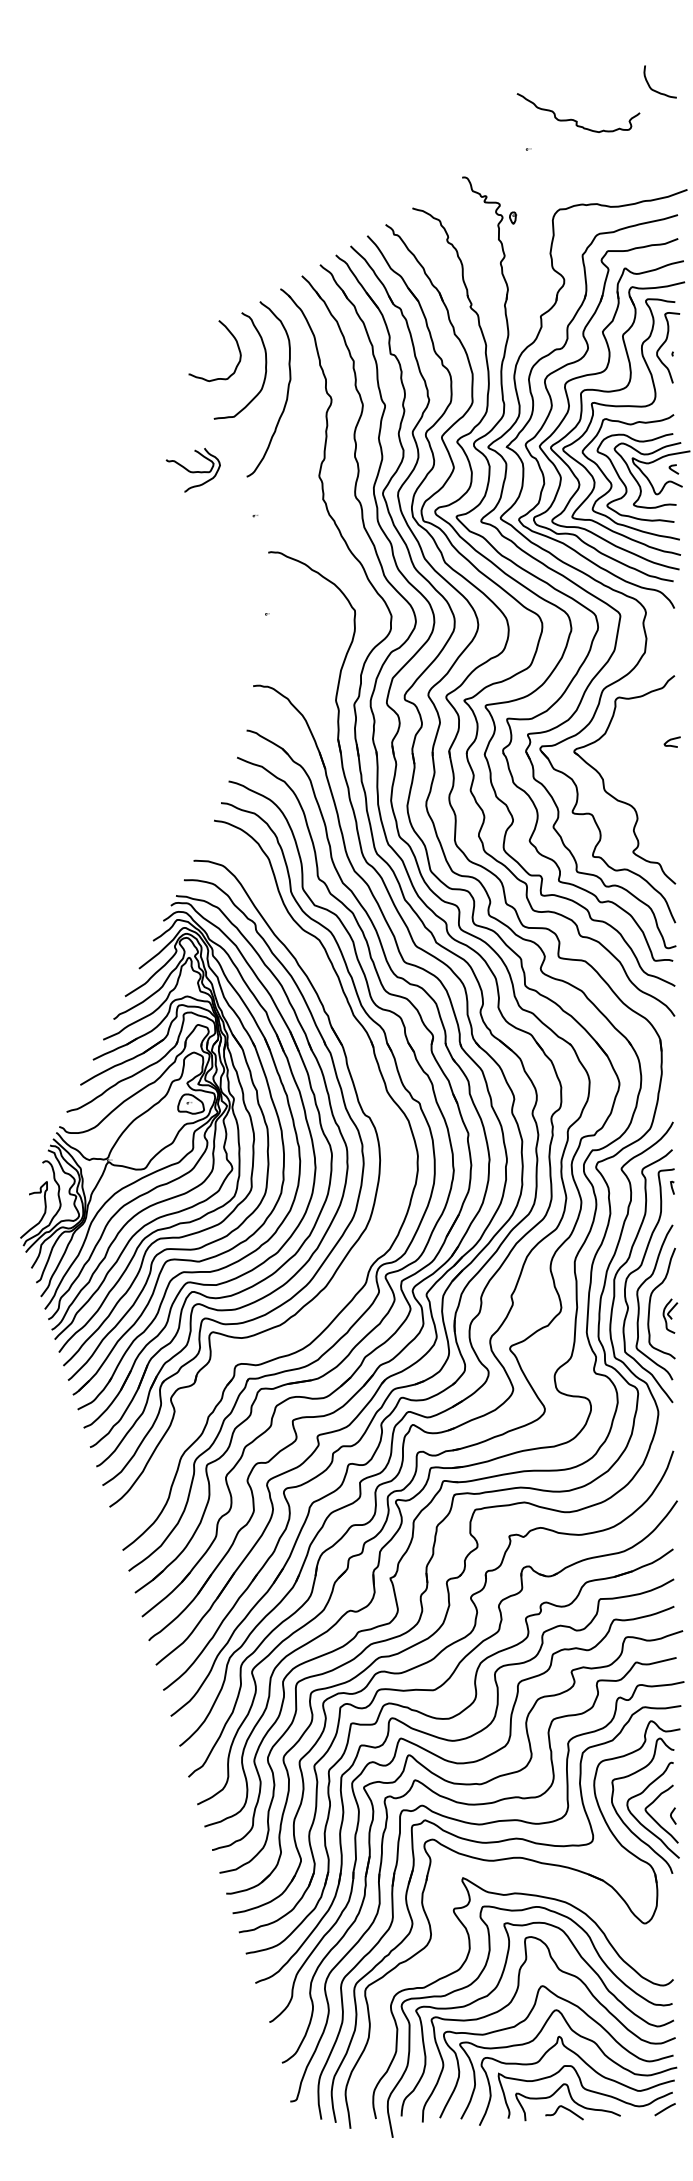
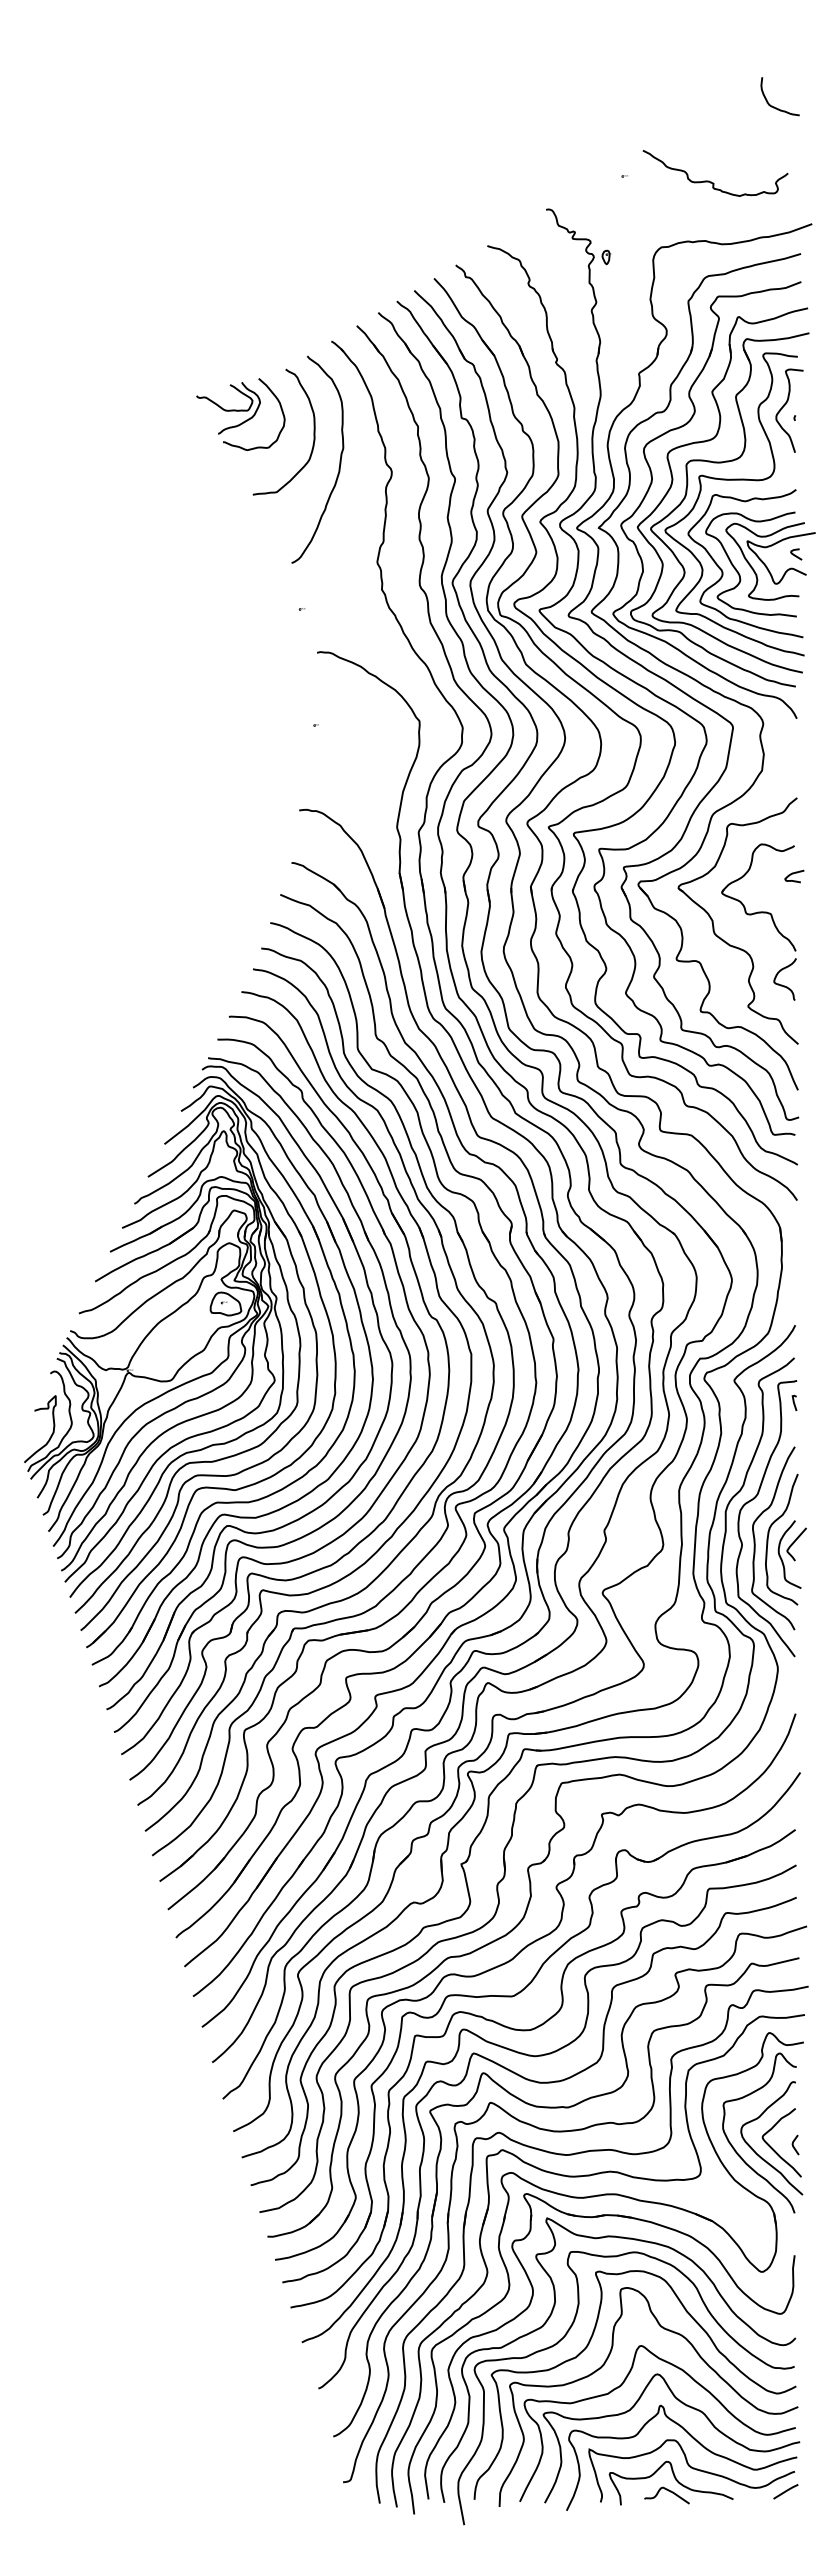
curve: (575, 119) -> (711, 181), moved
part: (193, 470) -> (228, 408), moved
part: (639, 774) -> (755, 914), added
part: (364, 1257) -> (430, 1485), added
part: (669, 1316) -> (791, 1554), size x1.67
part: (448, 1953) -> (529, 2307), added

